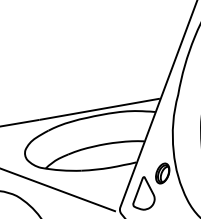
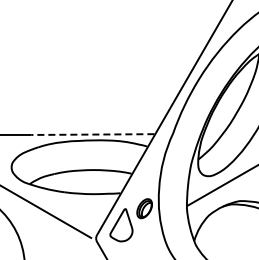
line: (99, 109) -> (92, 134), solid -> dashed

